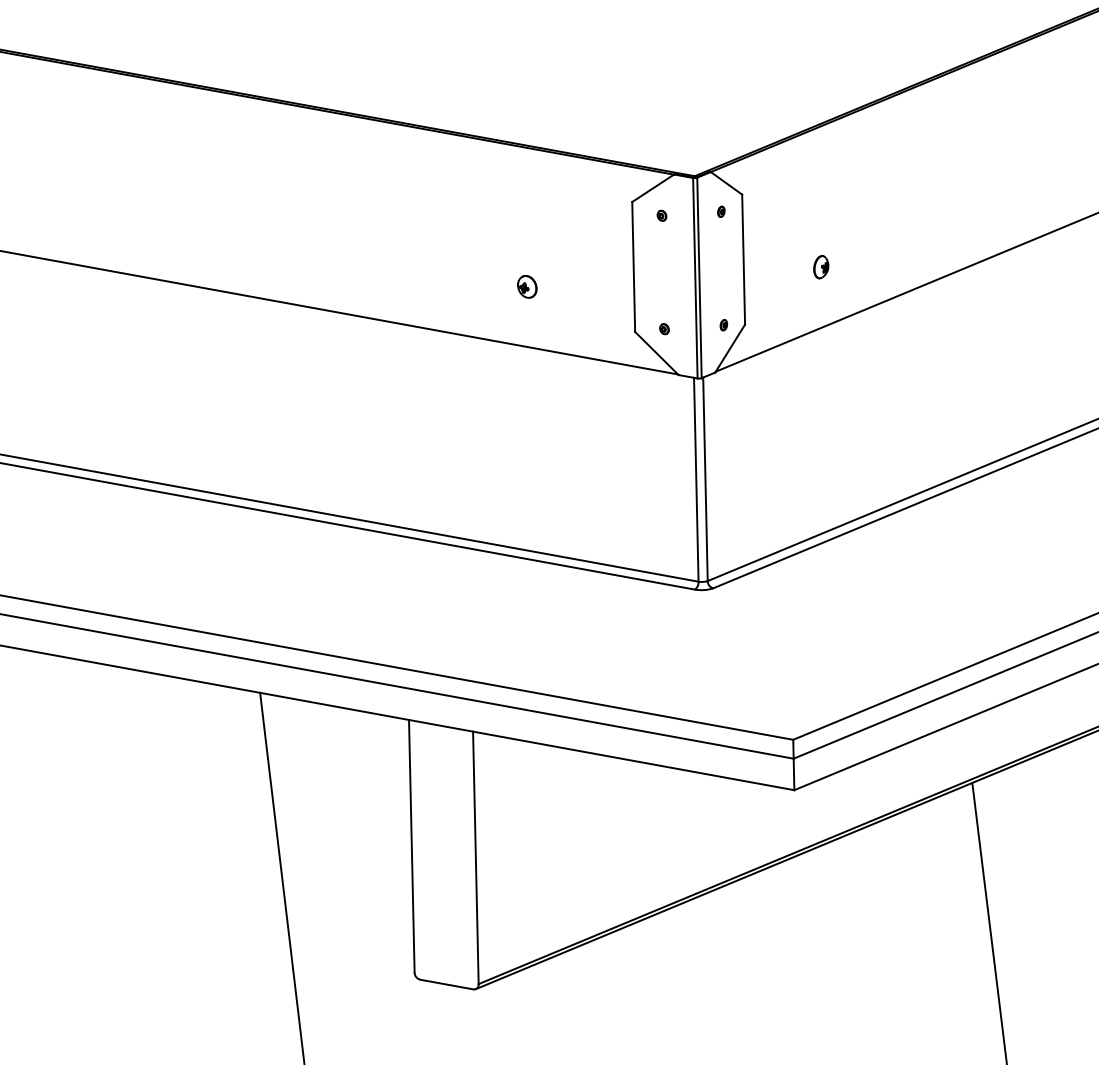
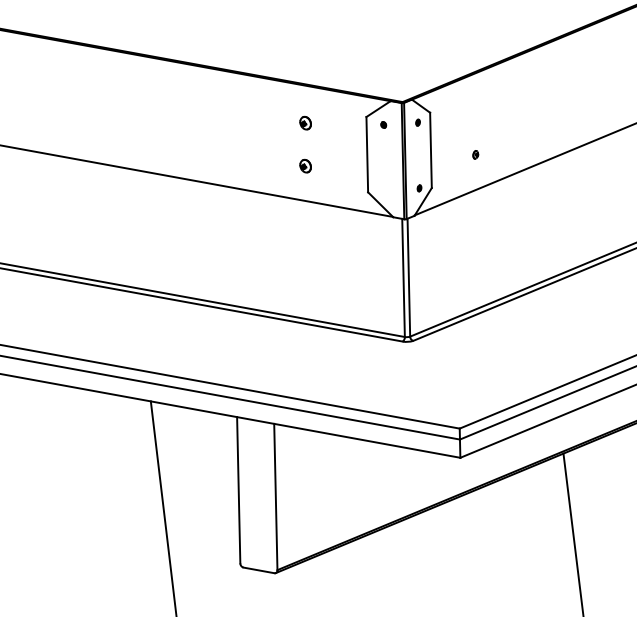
part: (527, 211) -> (305, 122), added
part: (820, 266) -> (475, 154), size x0.6
part: (663, 328) -> (384, 190), removed

